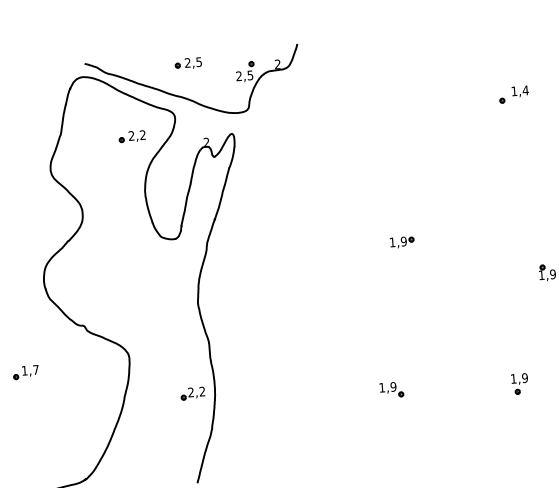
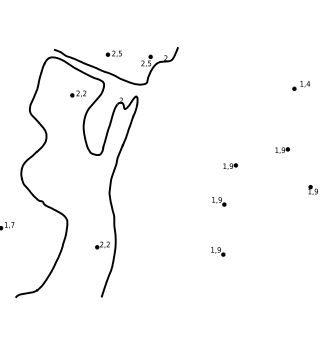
part: (489, 208) -> (282, 150), added
part: (387, 303) -> (219, 201), added
part: (519, 383) -> (292, 253), removed

